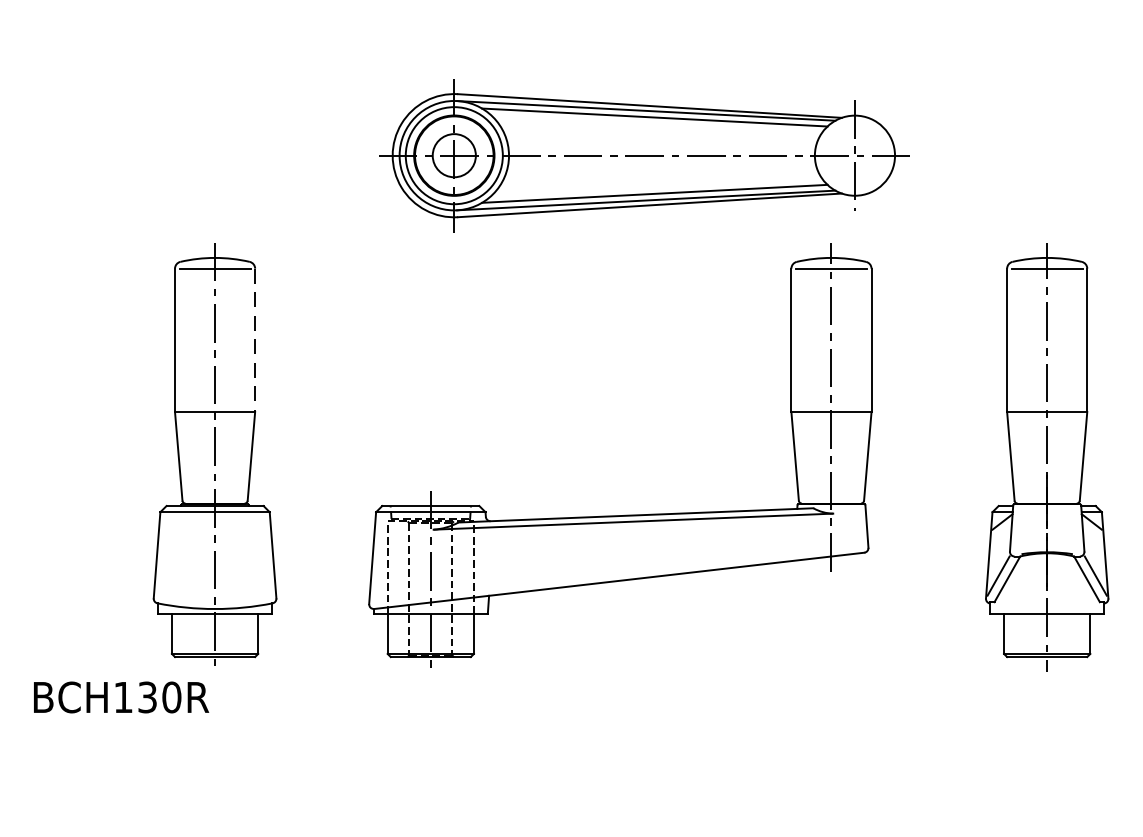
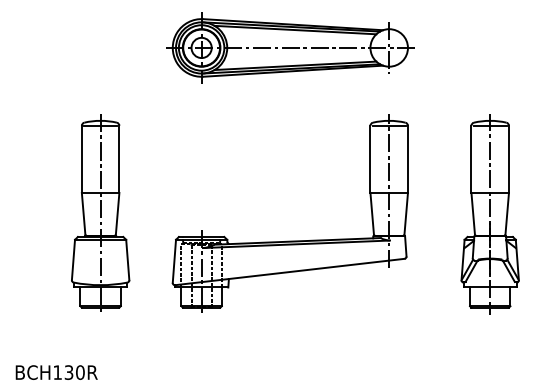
part: (644, 154) -> (290, 47), moved
line: (255, 340) -> (119, 159), dashed -> solid
text: (120, 697) -> (56, 372), moved

